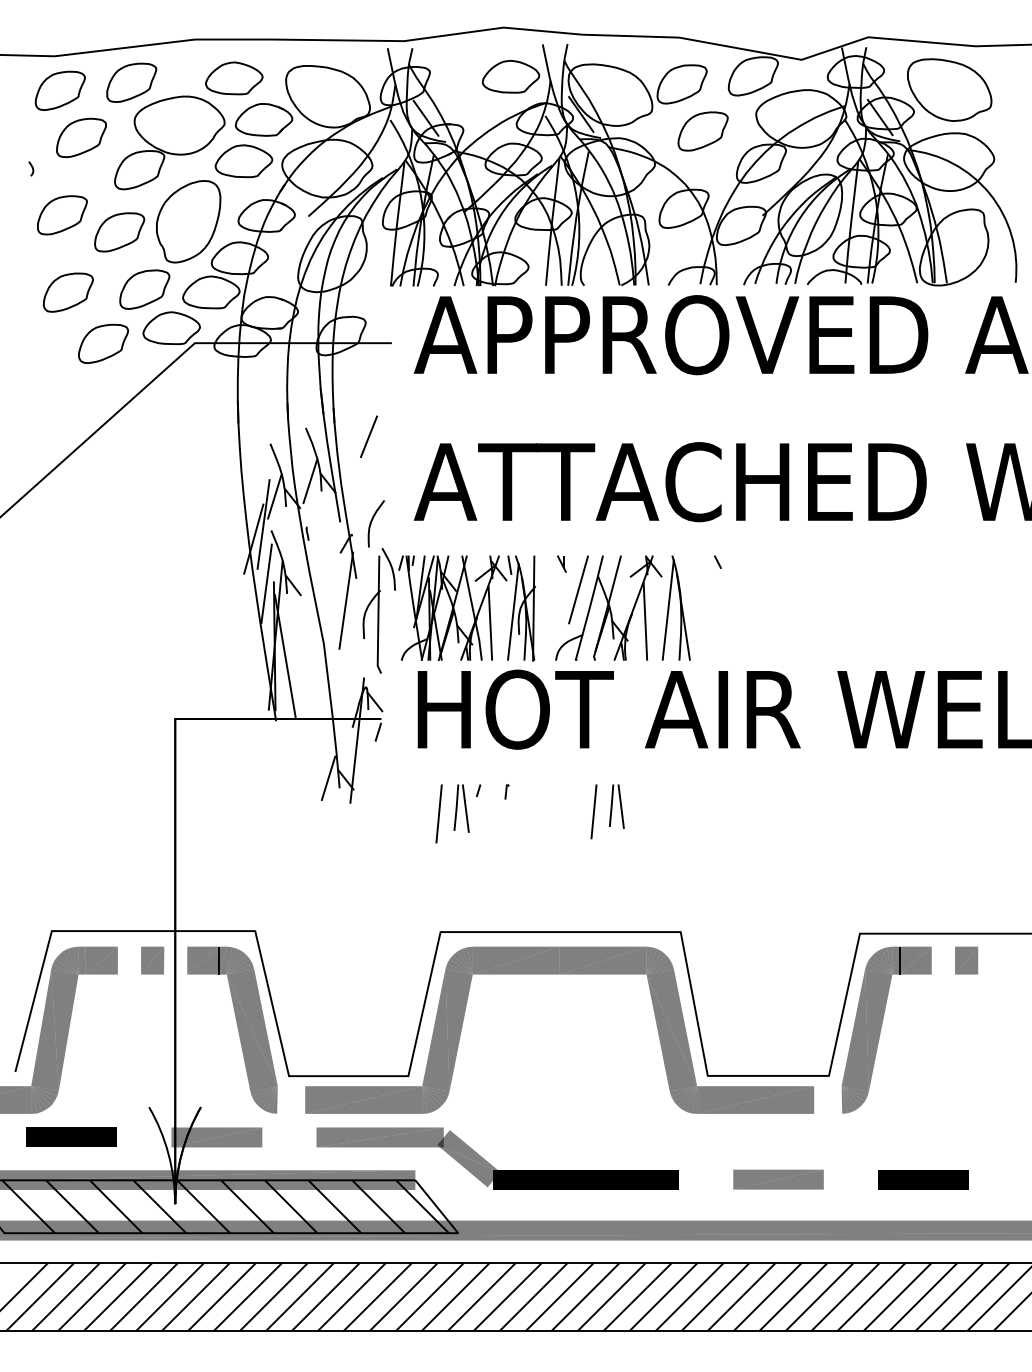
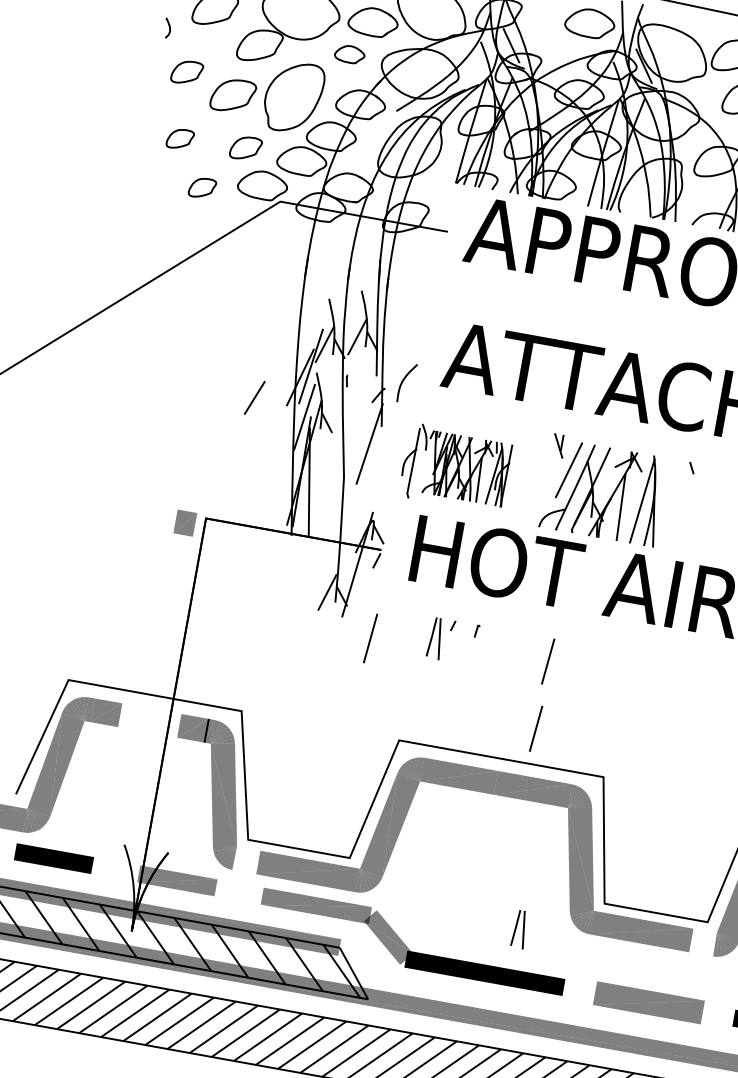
part: (243, 161) -> (349, 54), size x0.6
part: (31, 168) -> (168, 27), size x1.6
part: (62, 215) -> (187, 72), size x0.7
part: (144, 289) -> (245, 148), size x0.7
part: (67, 292) -> (179, 139), size x0.6
part: (103, 343) -> (202, 187), size x0.6
line: (369, 436) -> (255, 397), moved
part: (561, 563) -> (558, 445), size x1.6
part: (449, 610) -> (456, 468), size x0.7
part: (616, 806) -> (519, 929), moved
line: (438, 813) -> (370, 638), moved
line: (593, 890) -> (535, 728), added
part: (152, 960) -> (185, 523), moved
part: (778, 1179) -> (648, 1002), size x1.4

